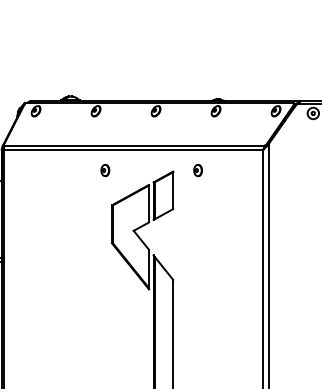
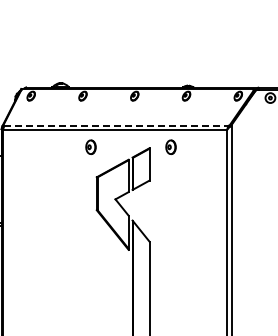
line: (134, 145) -> (116, 125), solid -> dashed
part: (104, 170) -> (90, 147), size x1.4
part: (197, 170) -> (170, 147), size x1.4

